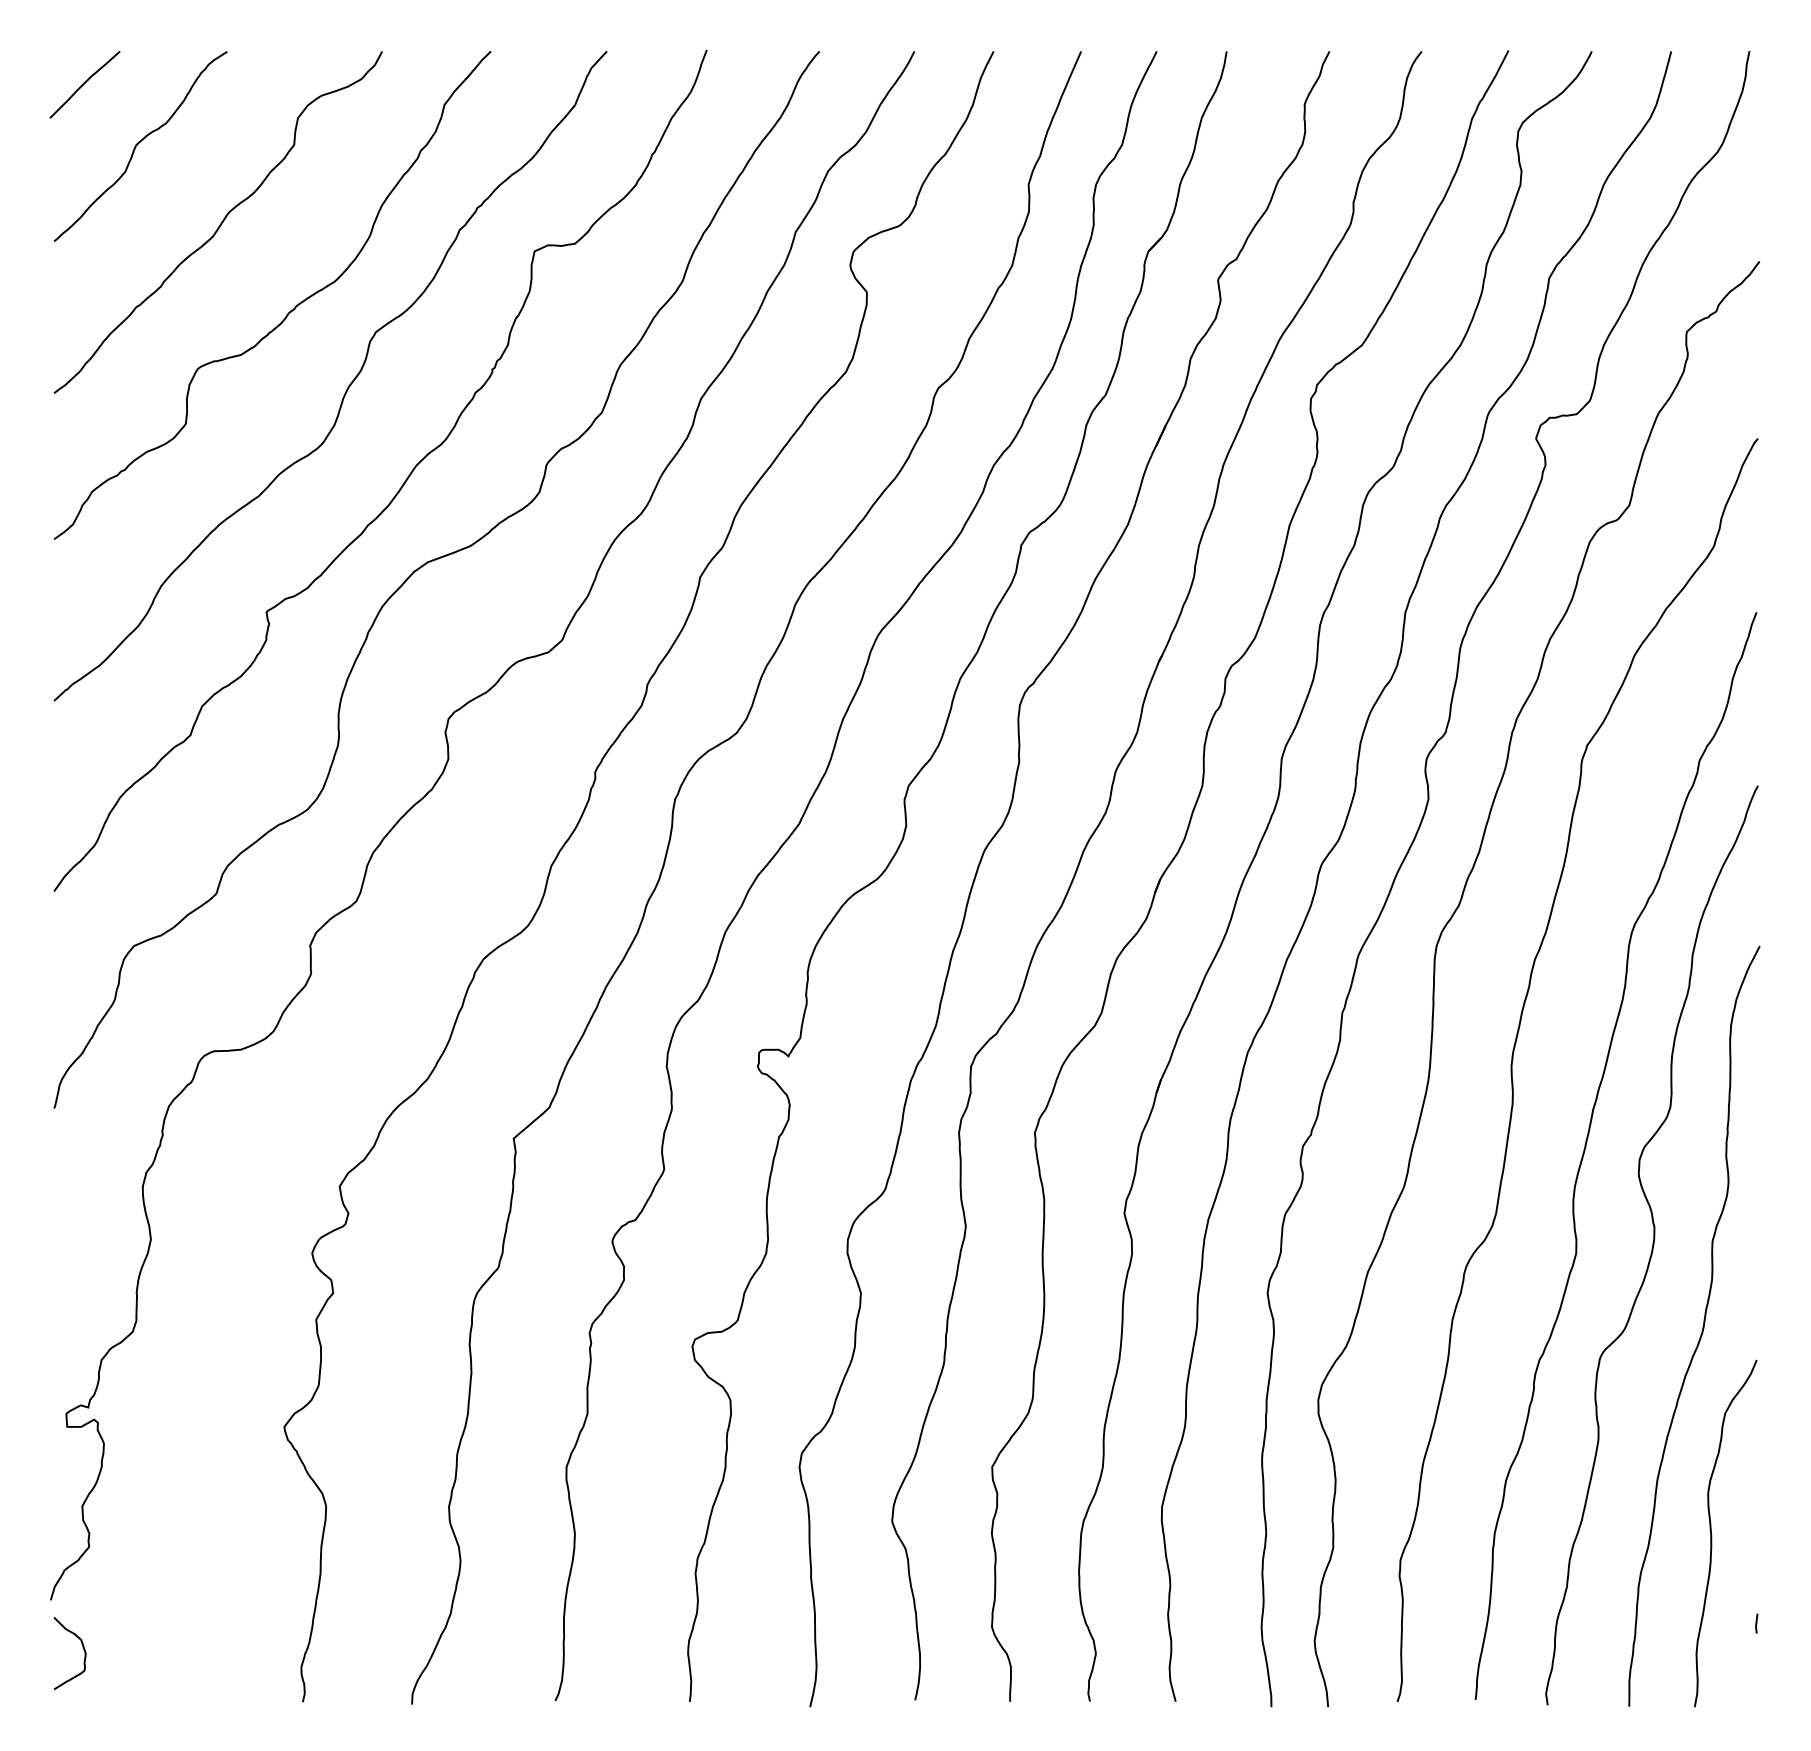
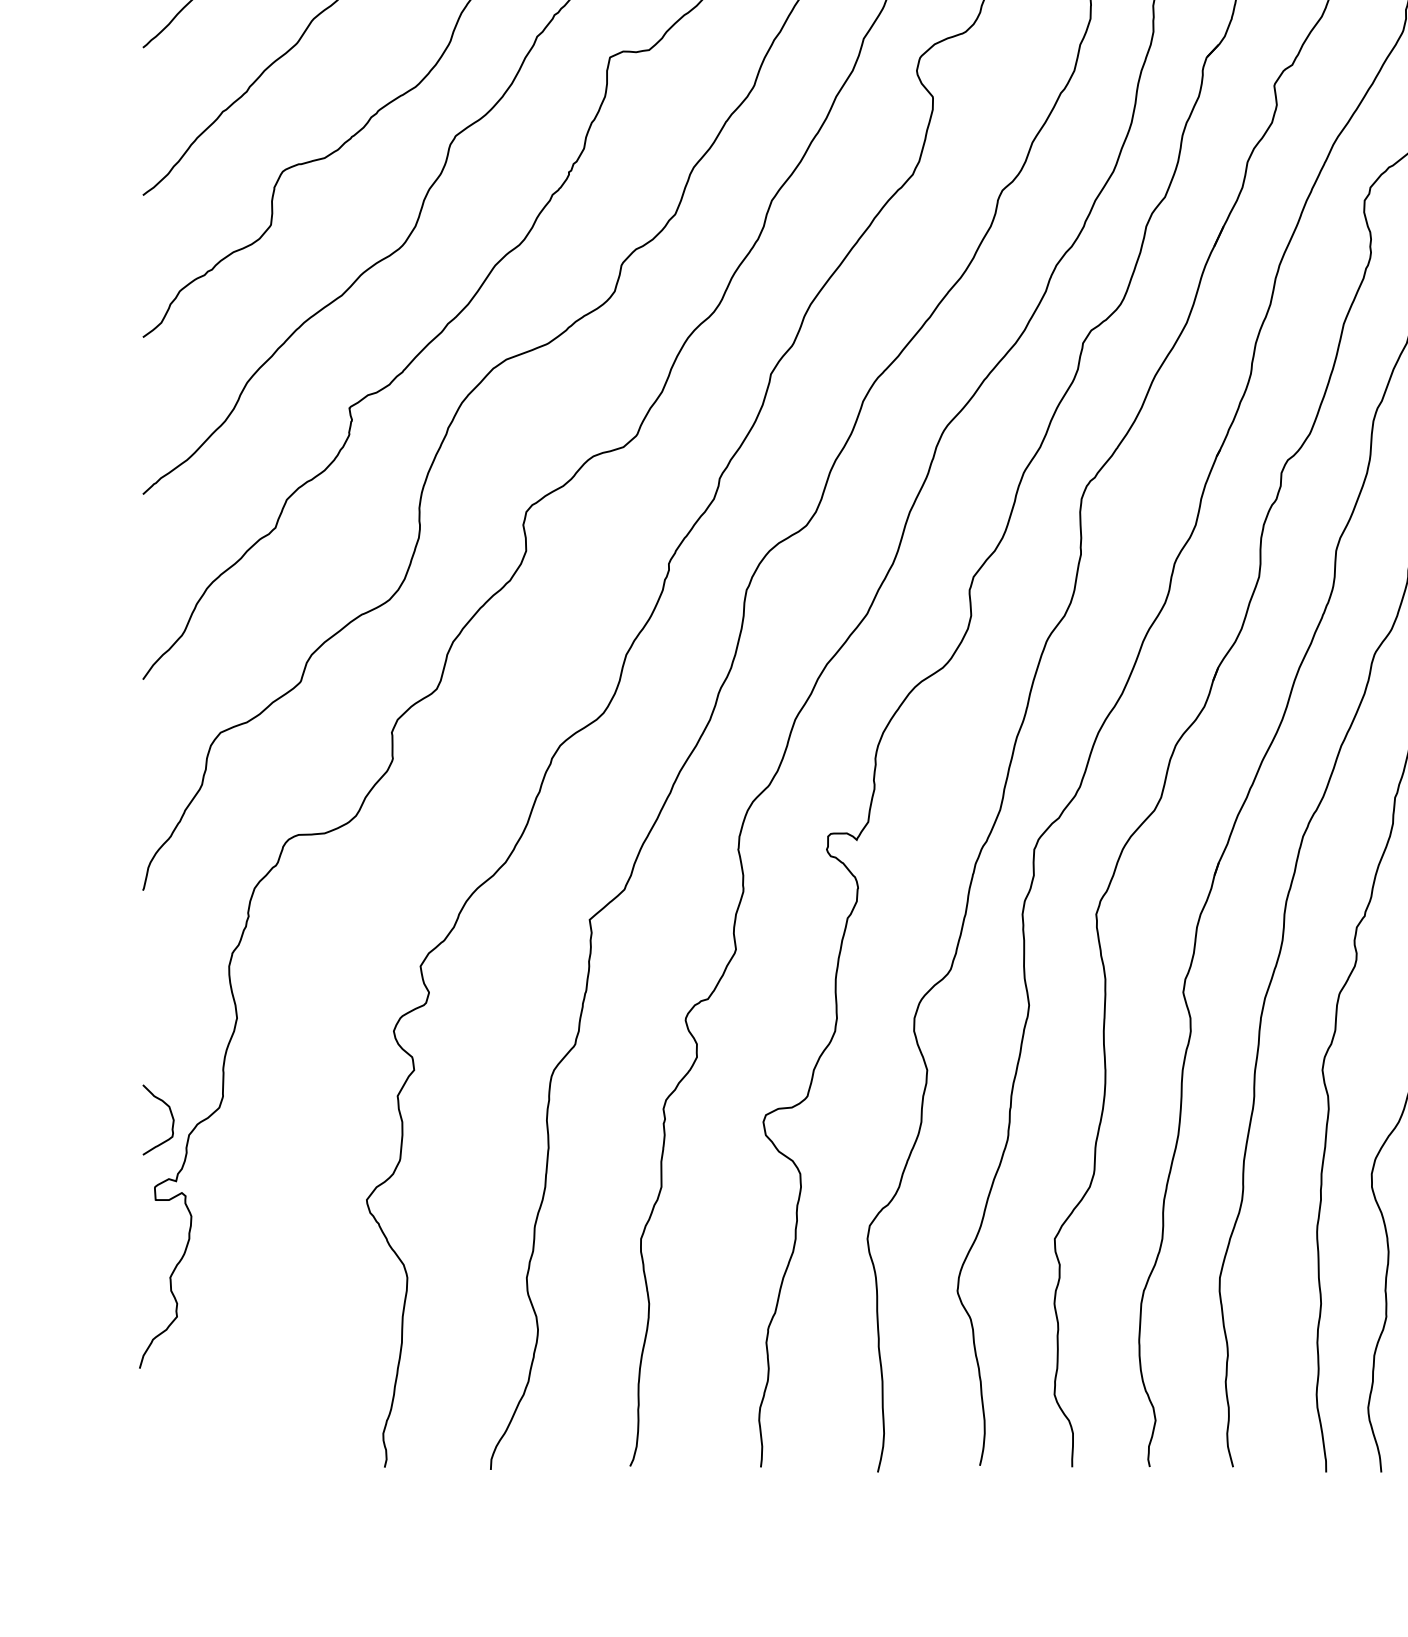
curve: (82, 1647) -> (170, 1114), moved

